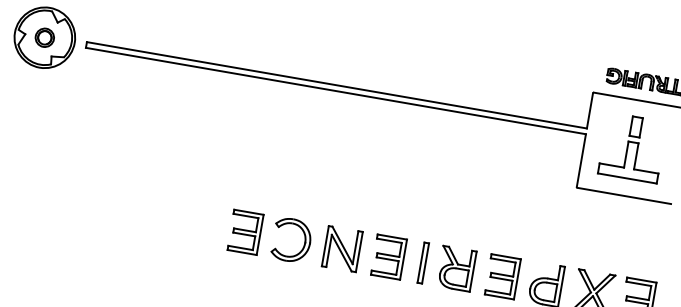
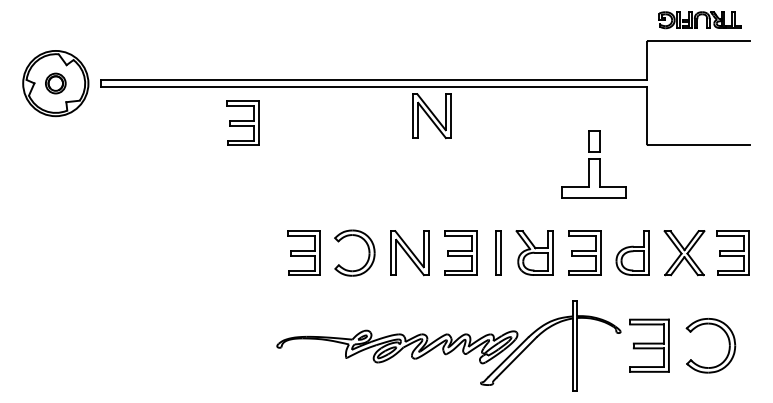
part: (209, 102) -> (242, 122), added
part: (383, 127) -> (431, 116), added
part: (631, 147) -> (593, 164), moved

